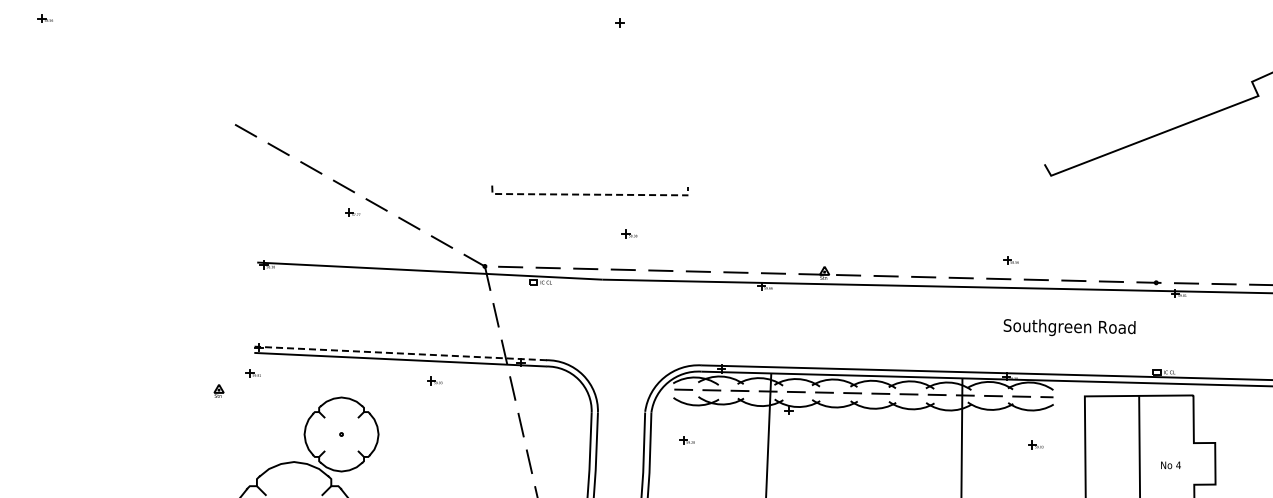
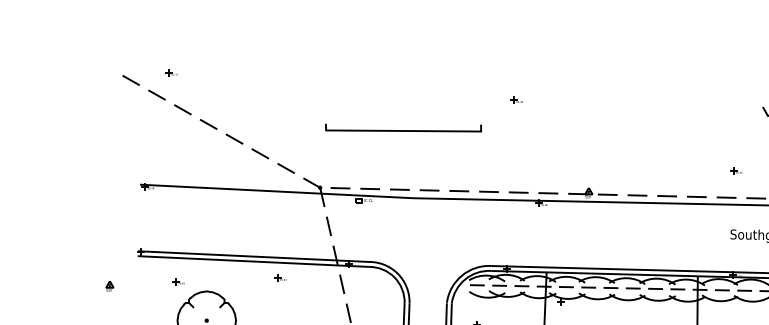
line: (590, 194) -> (403, 130), dashed -> solid
part: (352, 212) -> (171, 73), moved
part: (629, 233) -> (516, 100), moved
part: (1010, 260) -> (735, 171), moved
line: (400, 353) -> (253, 256), dashed -> solid
part: (252, 373) -> (178, 281), moved

